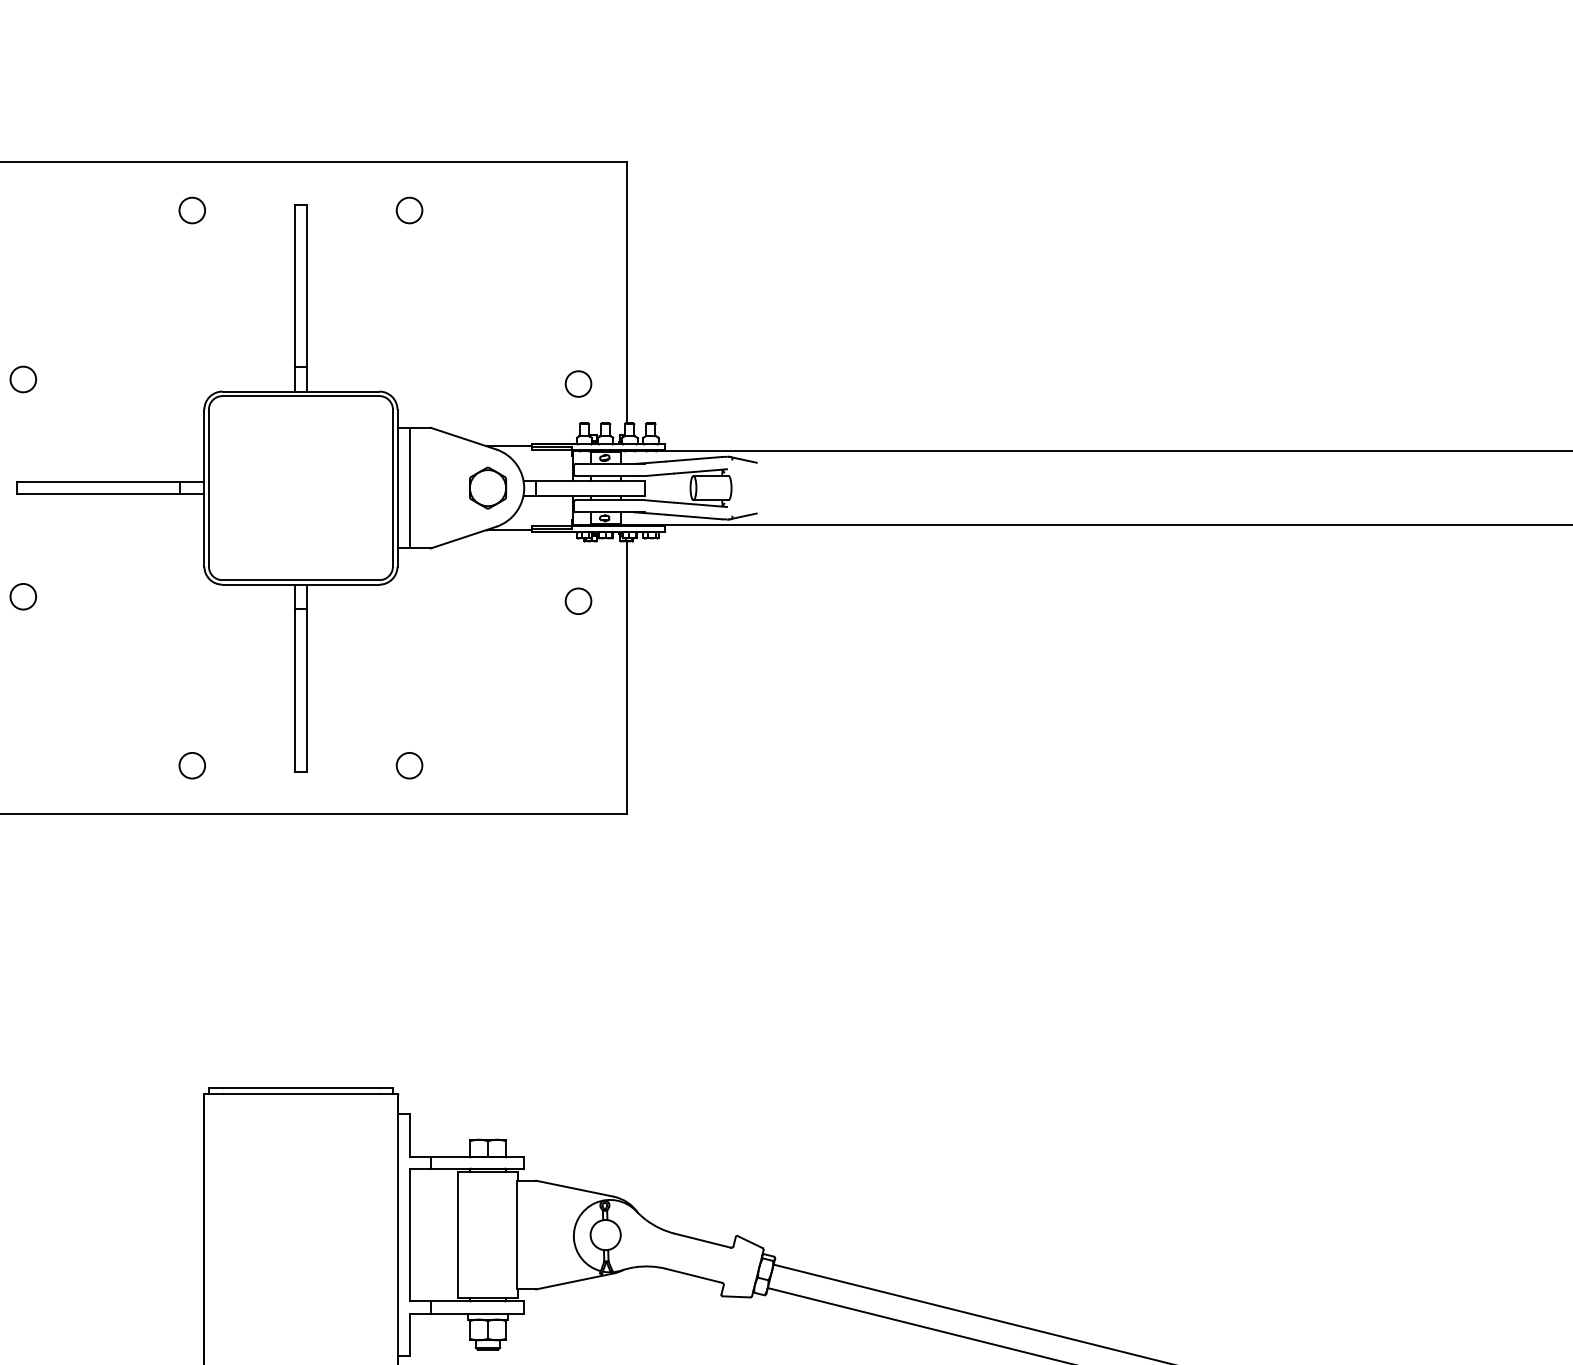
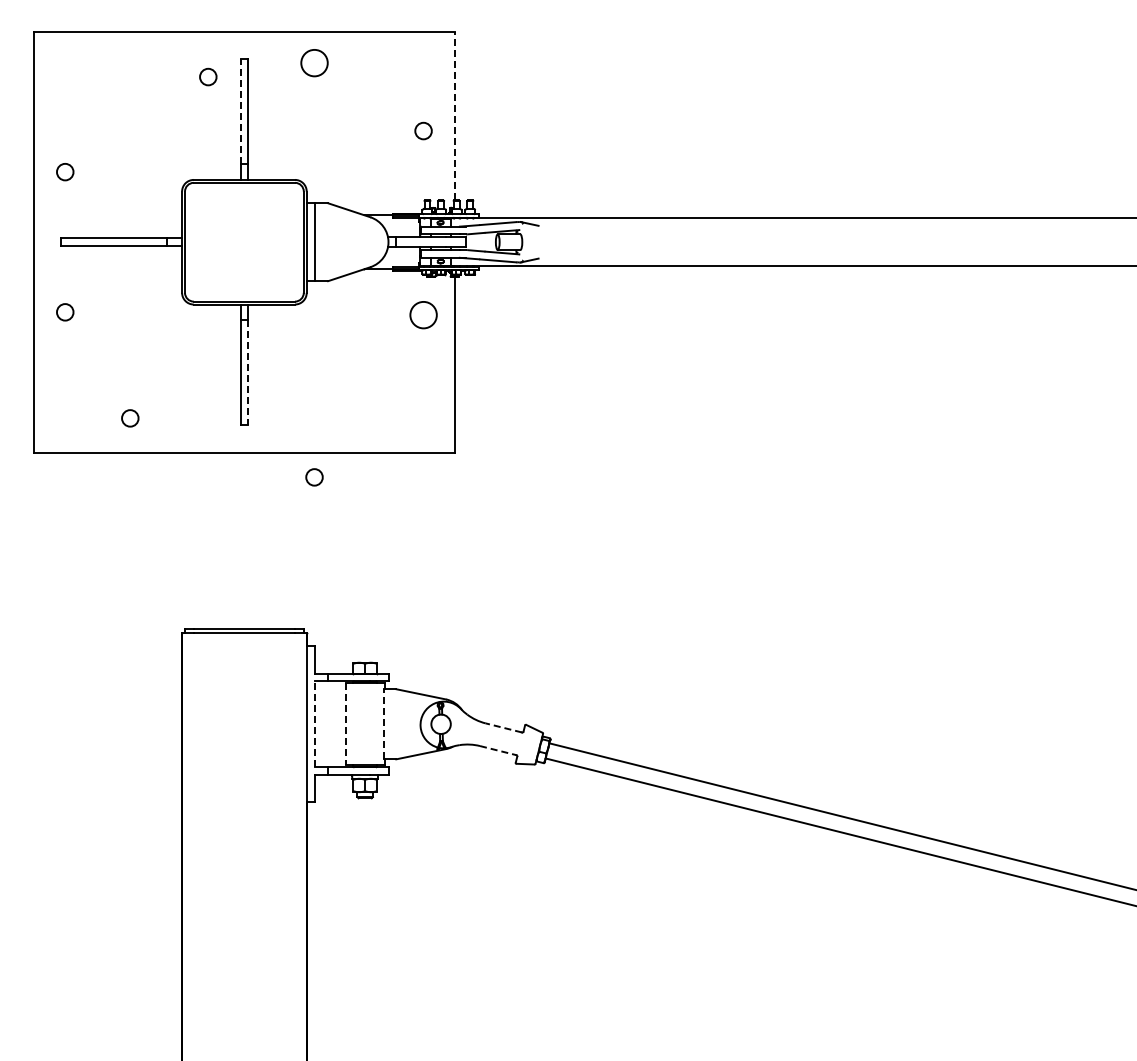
circle: (192, 209) -> (208, 76), moved
circle: (409, 209) -> (314, 62), size x1.6
line: (294, 285) -> (240, 111), solid -> dashed
line: (626, 291) -> (454, 115), solid -> dashed
circle: (578, 383) -> (423, 130), moved
part: (487, 488) -> (364, 242), removed
circle: (578, 601) -> (423, 315), size x1.6
line: (307, 689) -> (248, 372), solid -> dashed
circle: (192, 765) -> (130, 418), moved
circle: (409, 765) -> (314, 477), moved
line: (518, 1233) -> (384, 723), solid -> dashed
line: (409, 1235) -> (314, 724), solid -> dashed
line: (457, 1235) -> (345, 724), solid -> dashed
line: (702, 1240) -> (503, 727), solid -> dashed
line: (694, 1275) -> (498, 750), solid -> dashed

